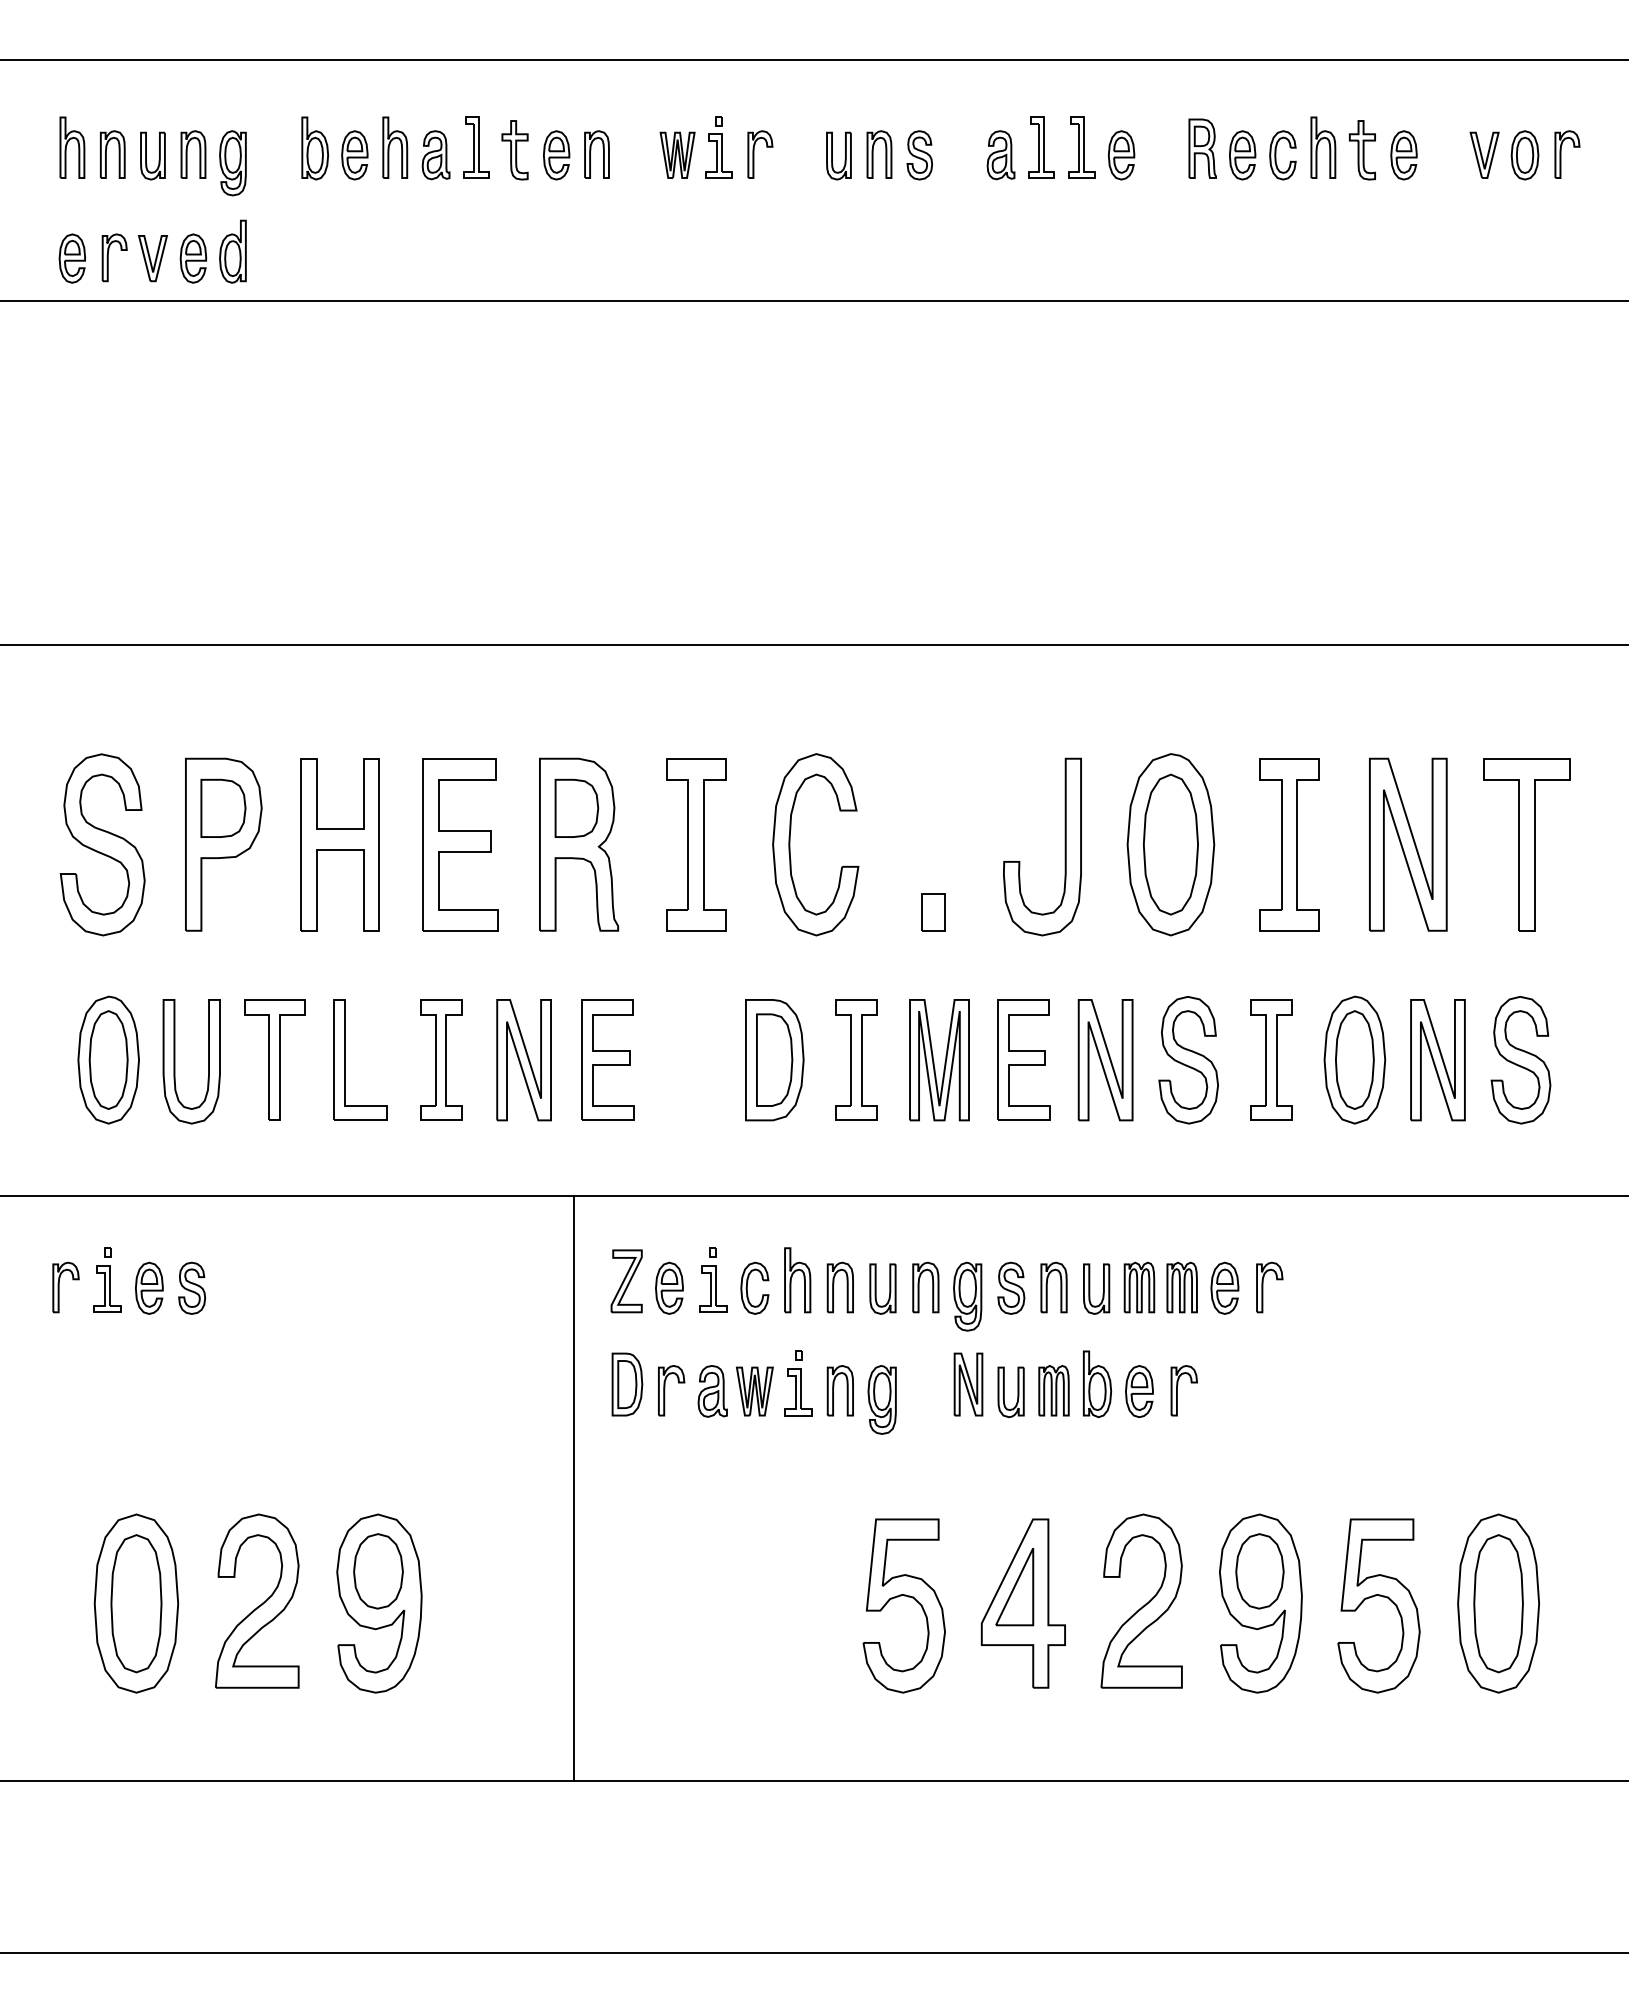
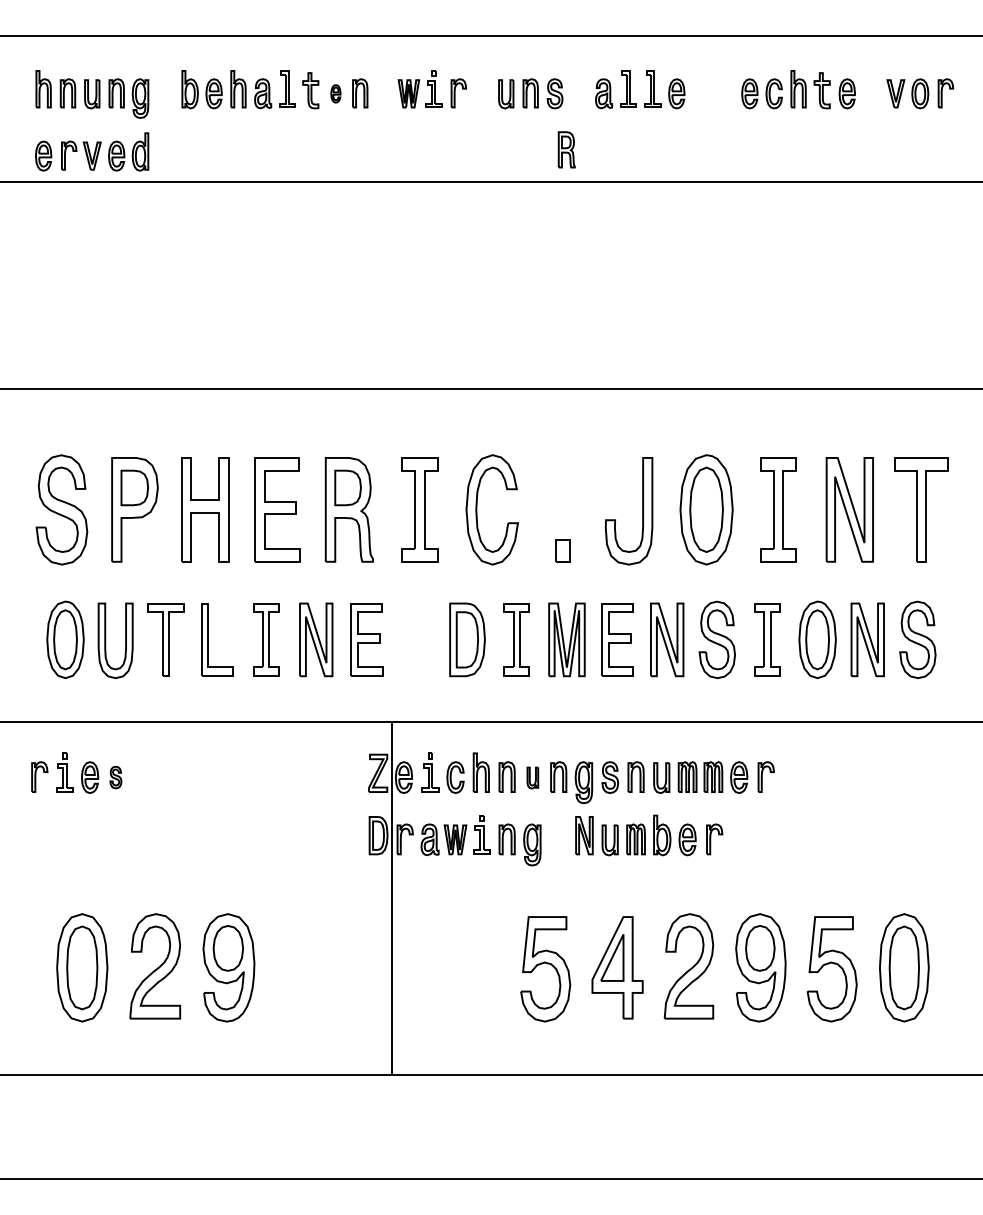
part: (1202, 148) -> (566, 149), moved
part: (556, 154) -> (335, 93), size x0.6
part: (191, 1288) -> (115, 777), size x0.7
part: (882, 1288) -> (532, 777), size x0.7
line: (574, 1487) -> (392, 897), moved

